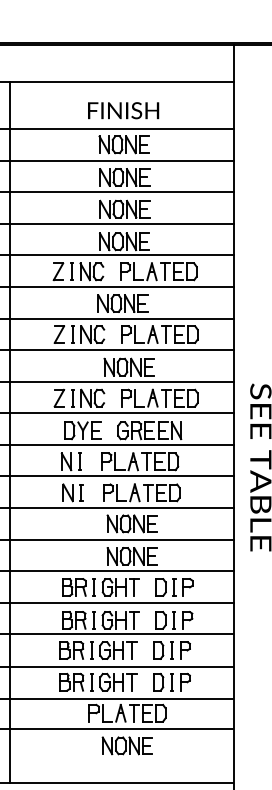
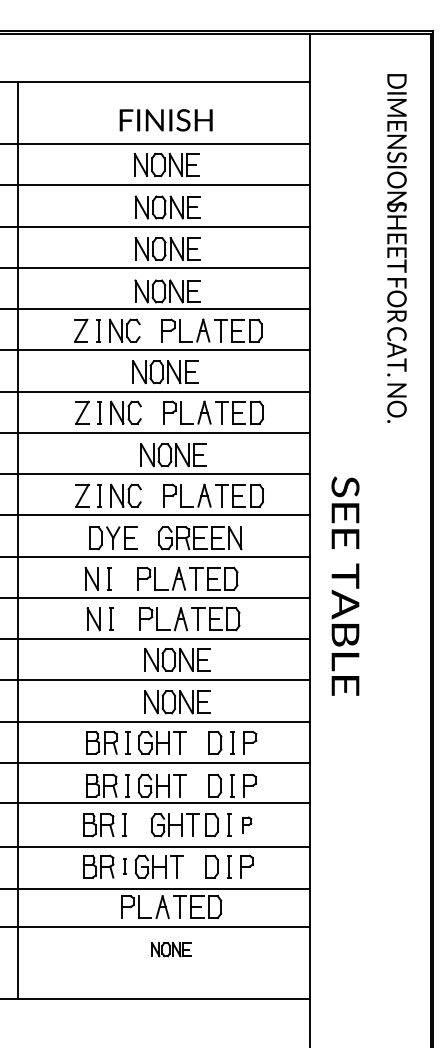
part: (185, 649) -> (246, 824), size x0.7
part: (117, 650) -> (174, 825), moved
part: (91, 682) -> (124, 866), size x0.7
part: (127, 745) -> (171, 949), size x0.6

